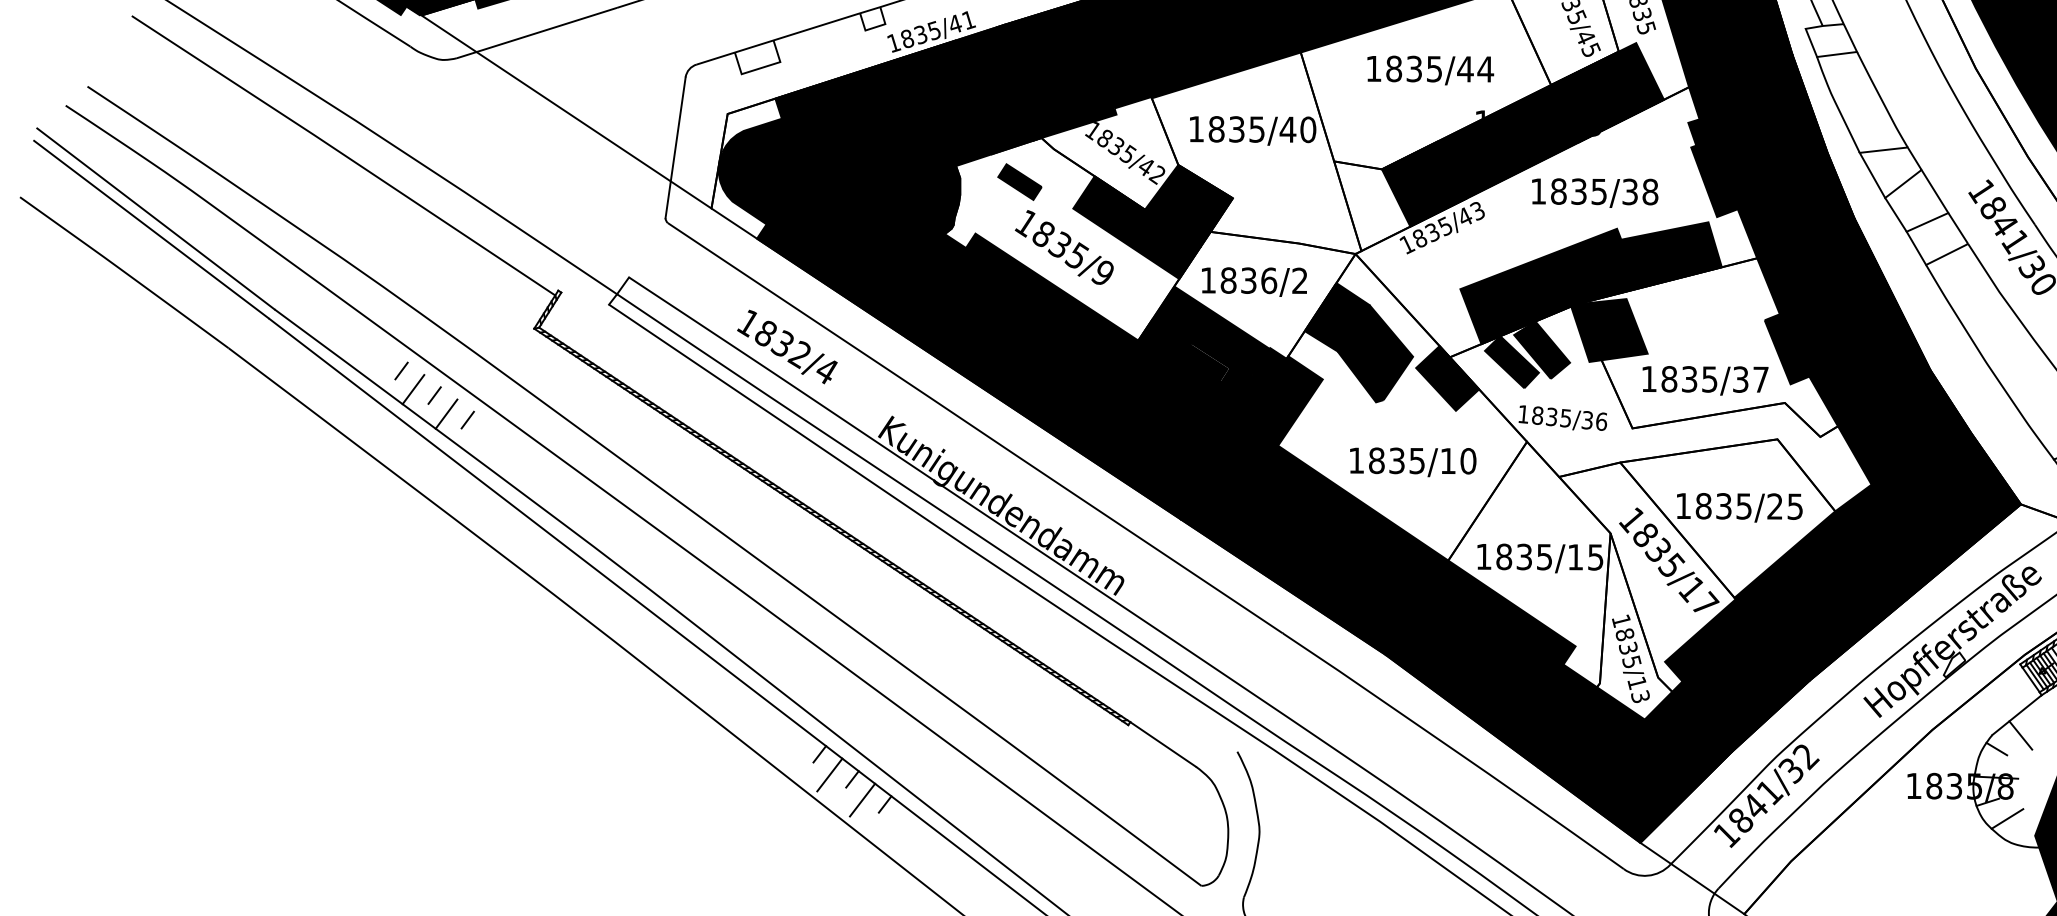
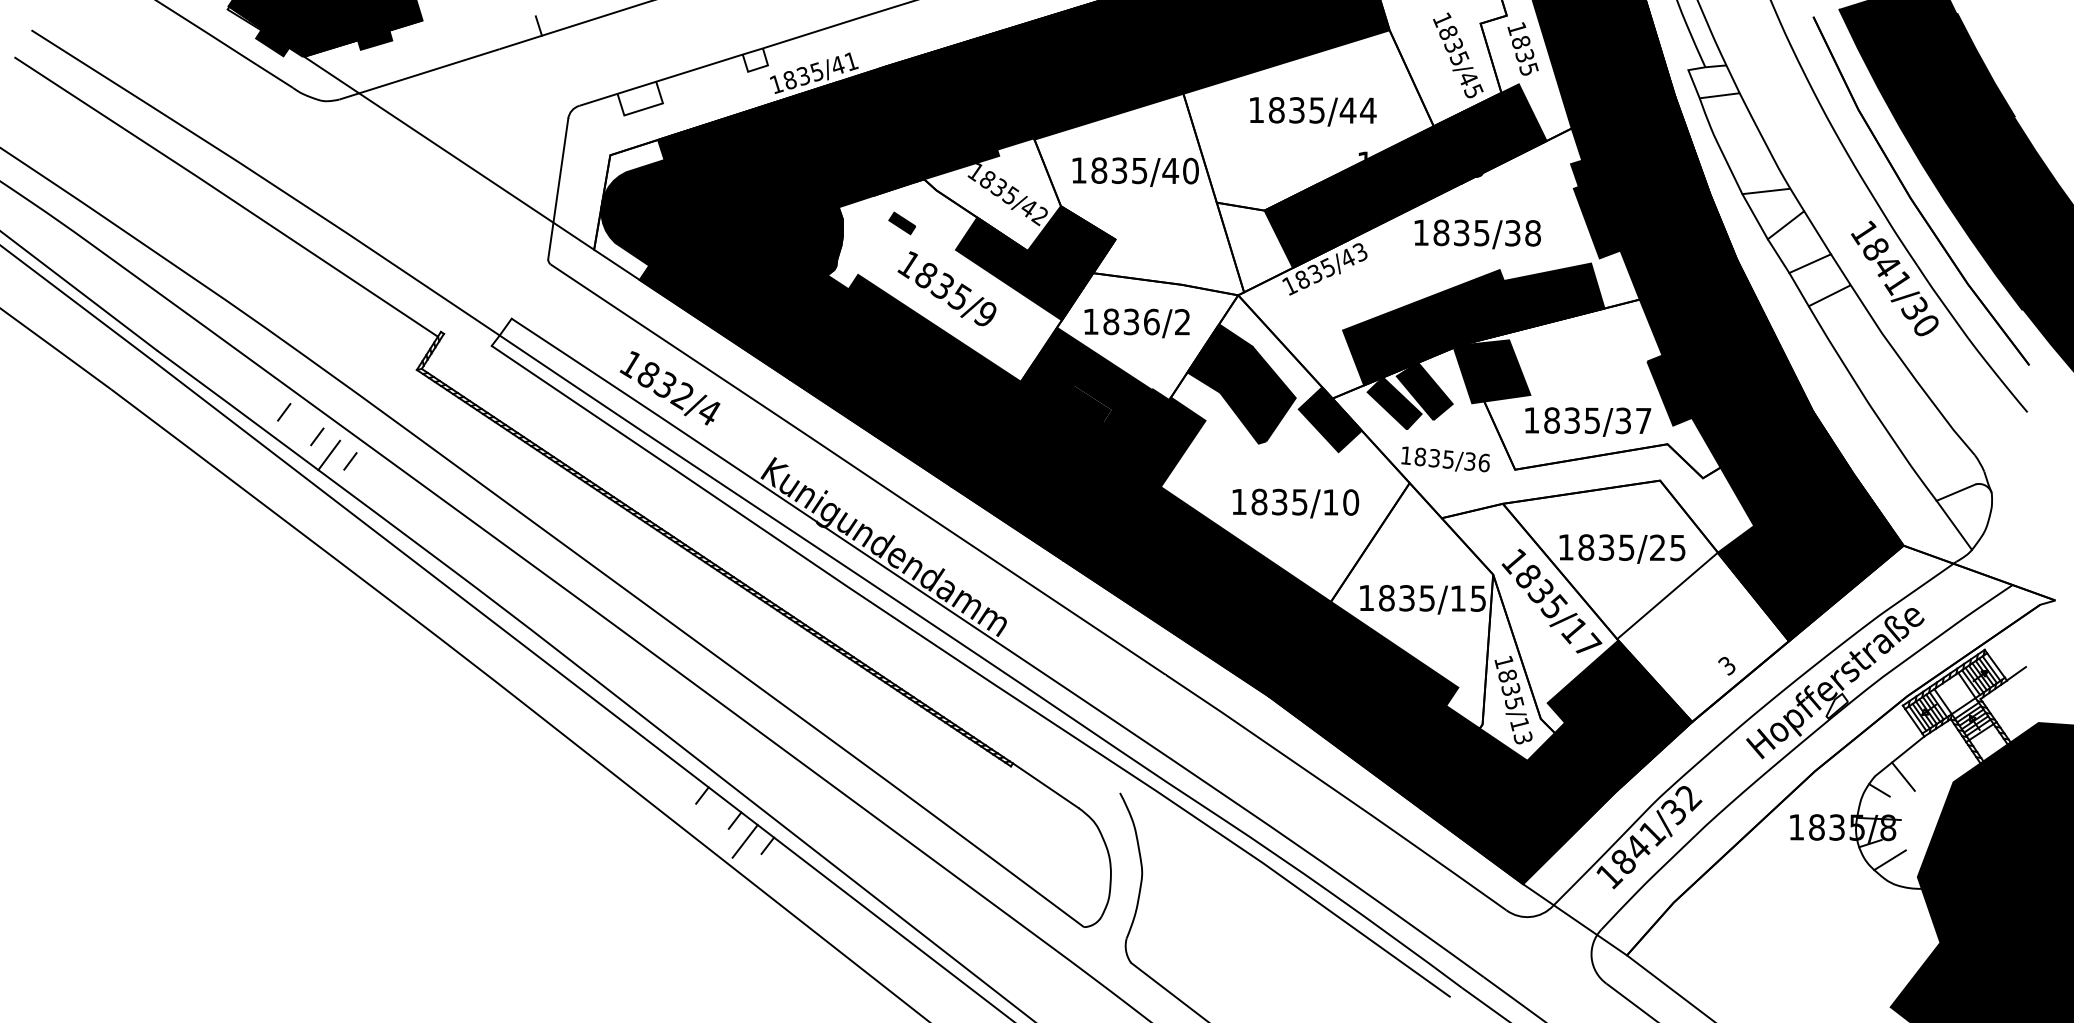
part: (1018, 182) -> (901, 223), size x0.6
line: (412, 389) -> (295, 430), removed
fill: (1820, 595) -> (1703, 636), removed
line: (829, 774) -> (712, 815), removed

